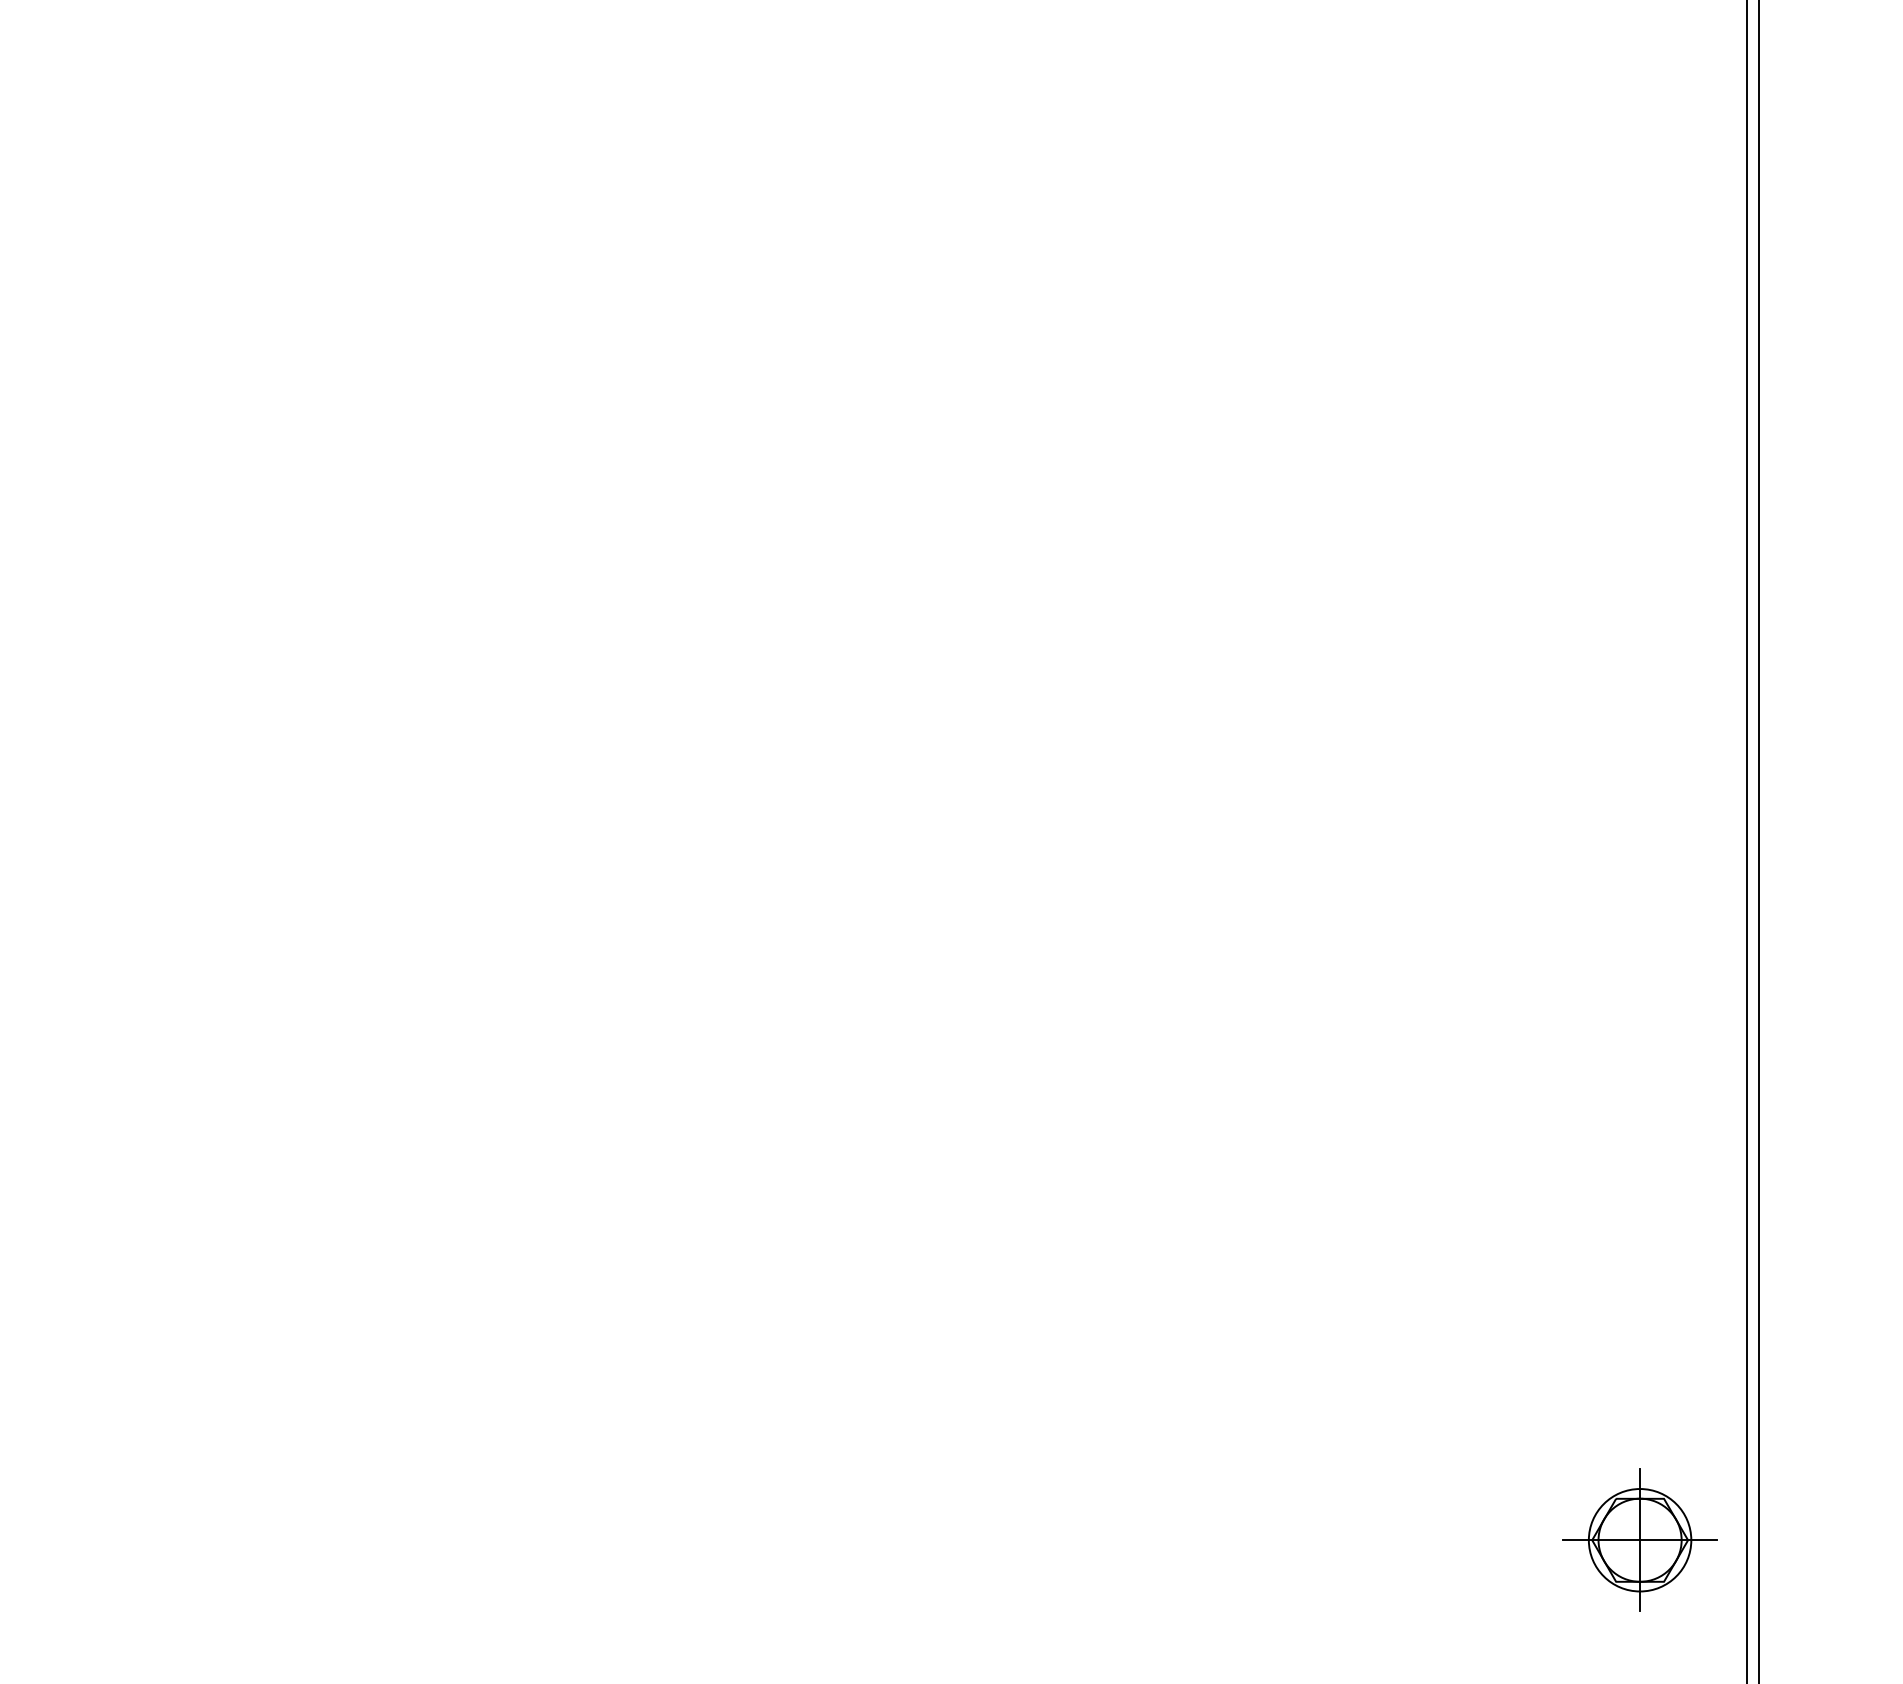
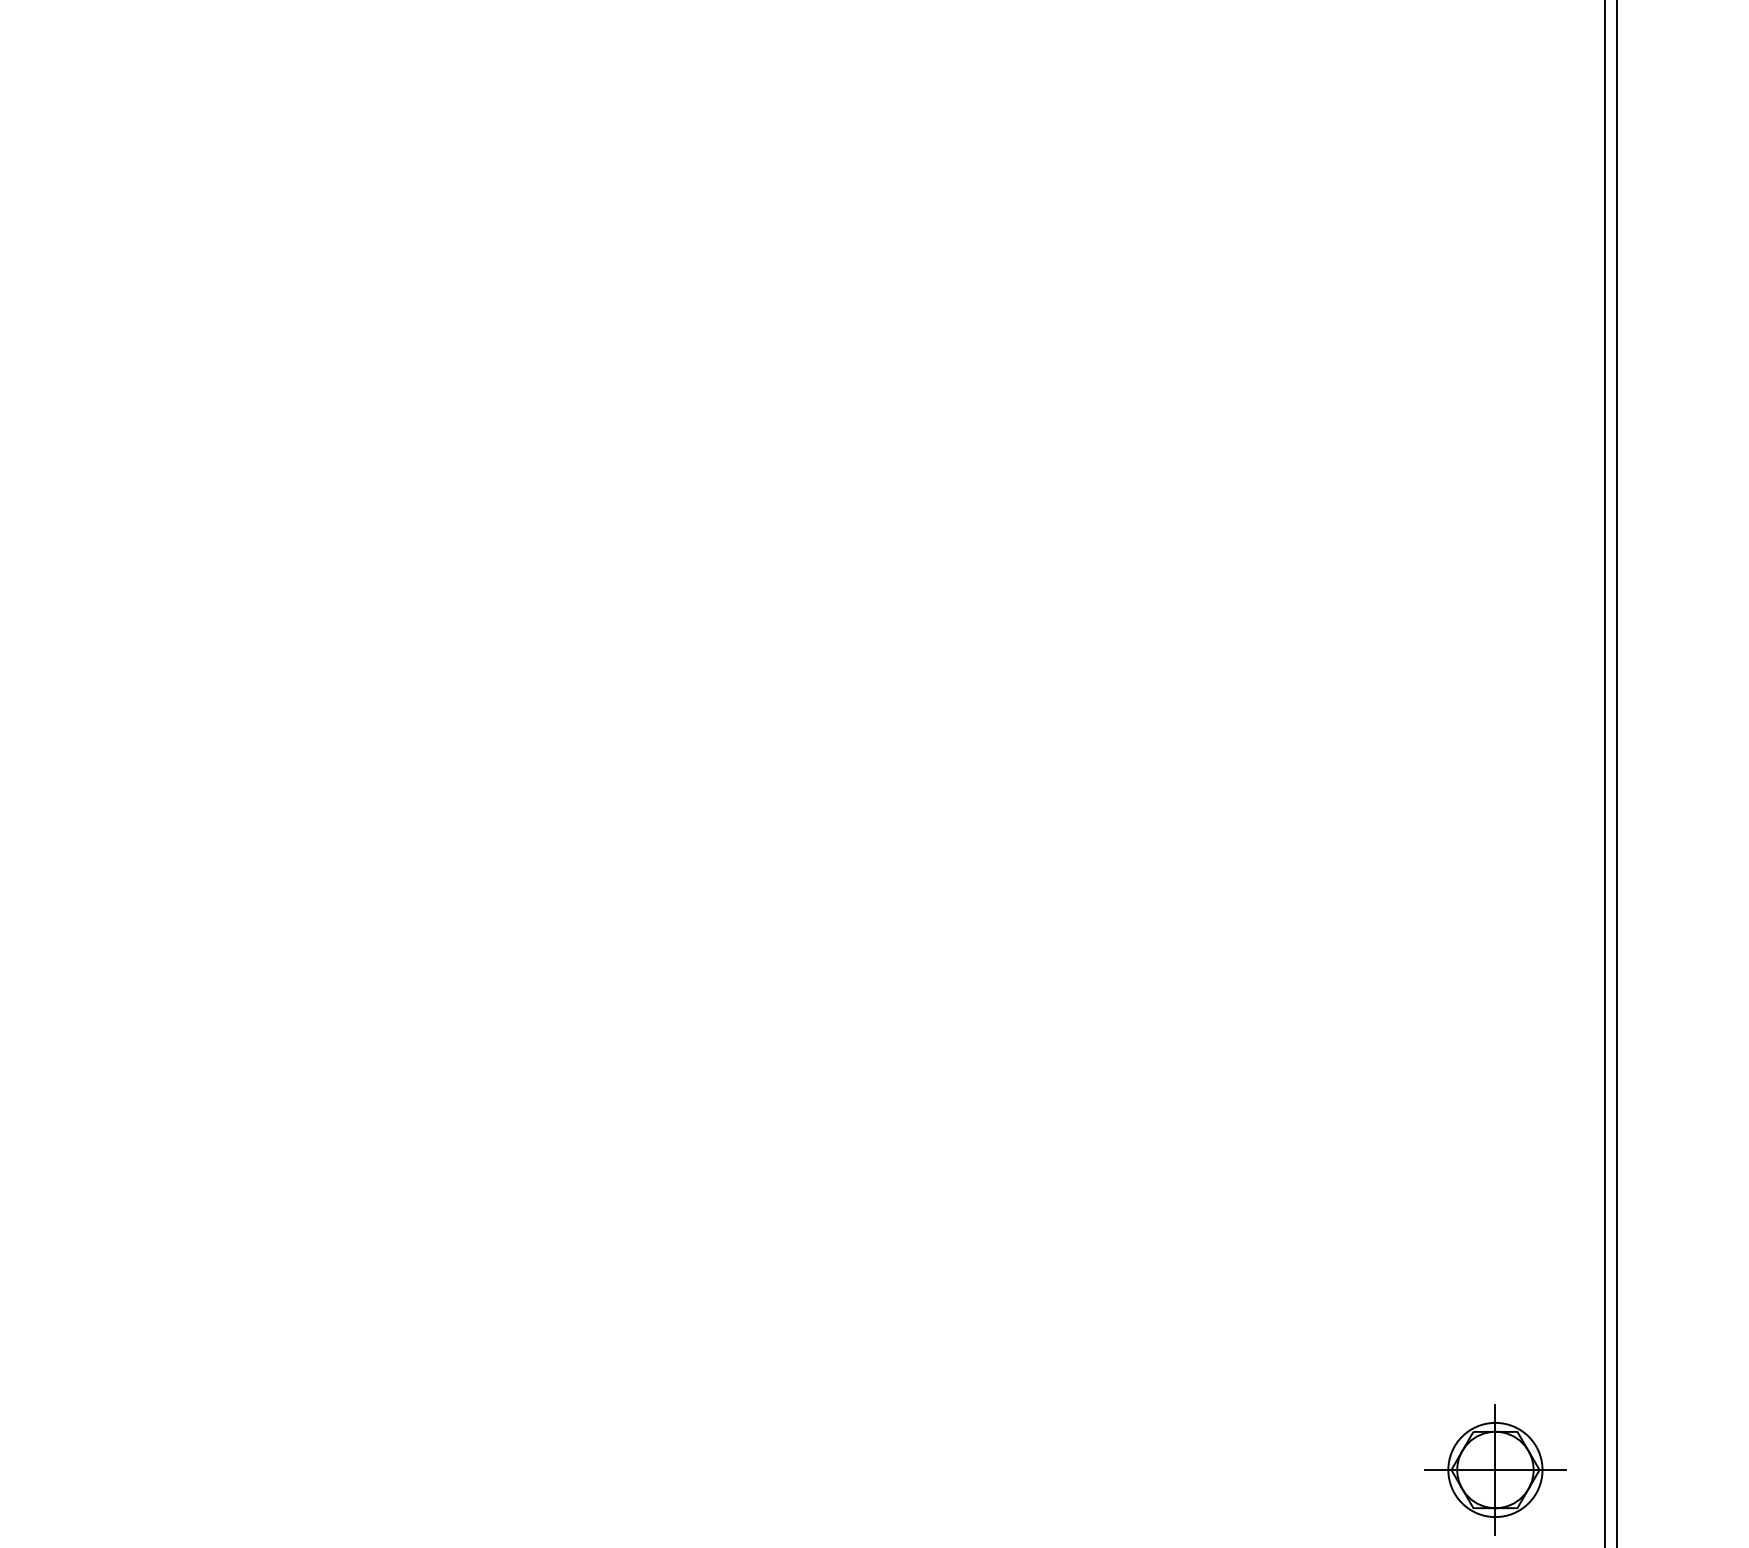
part: (1639, 1539) -> (1494, 1469), moved

